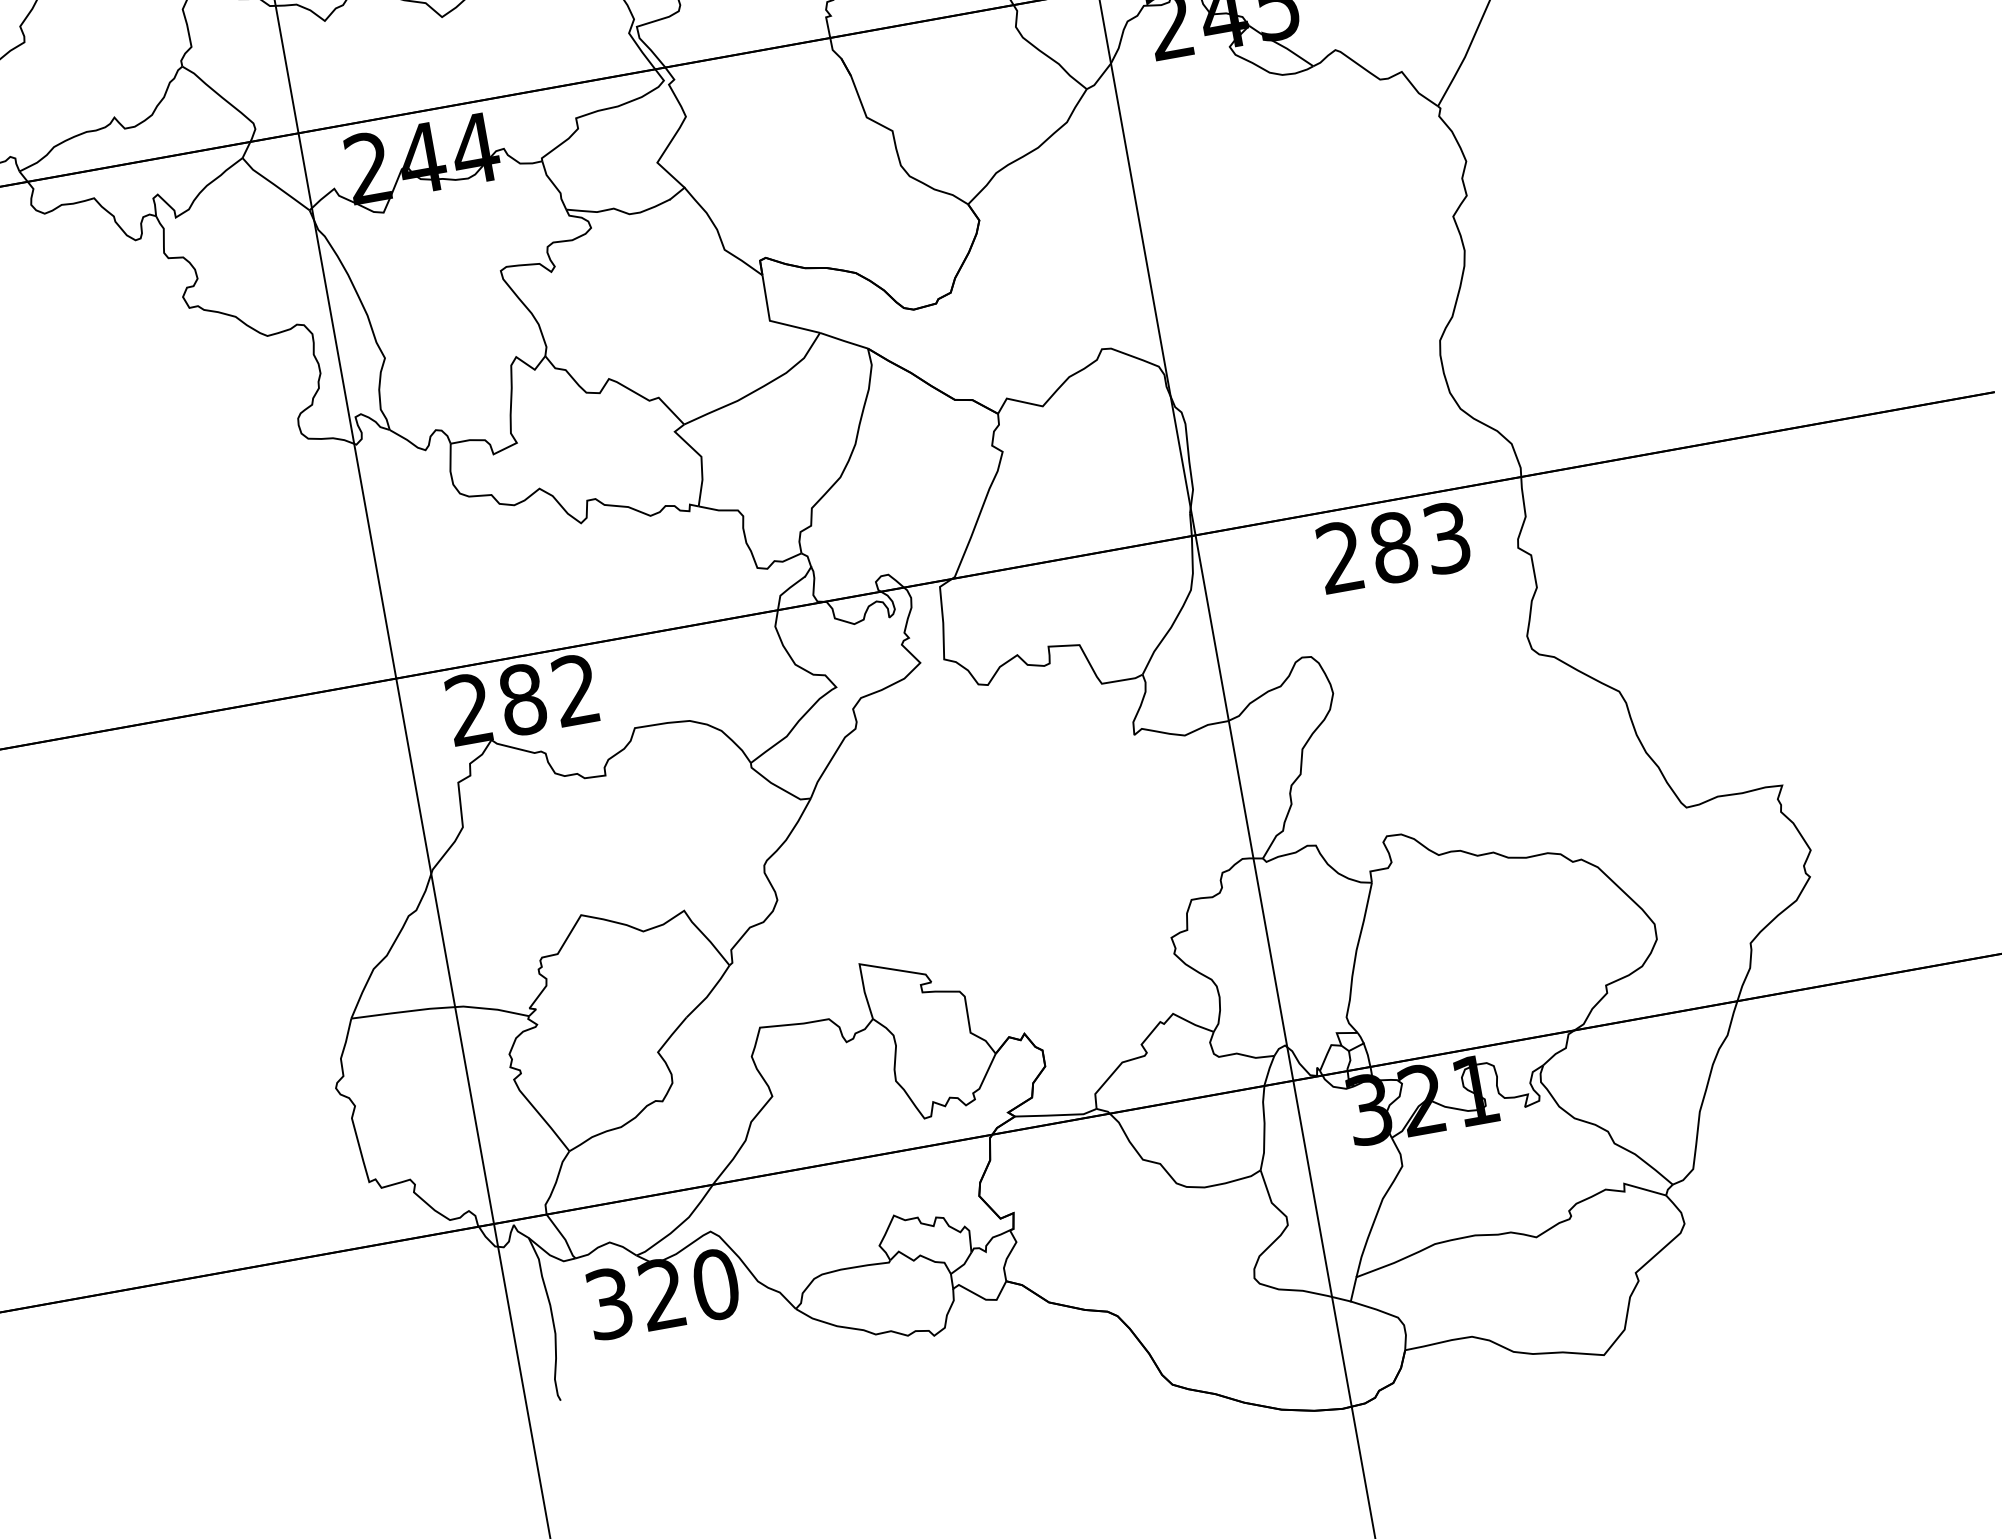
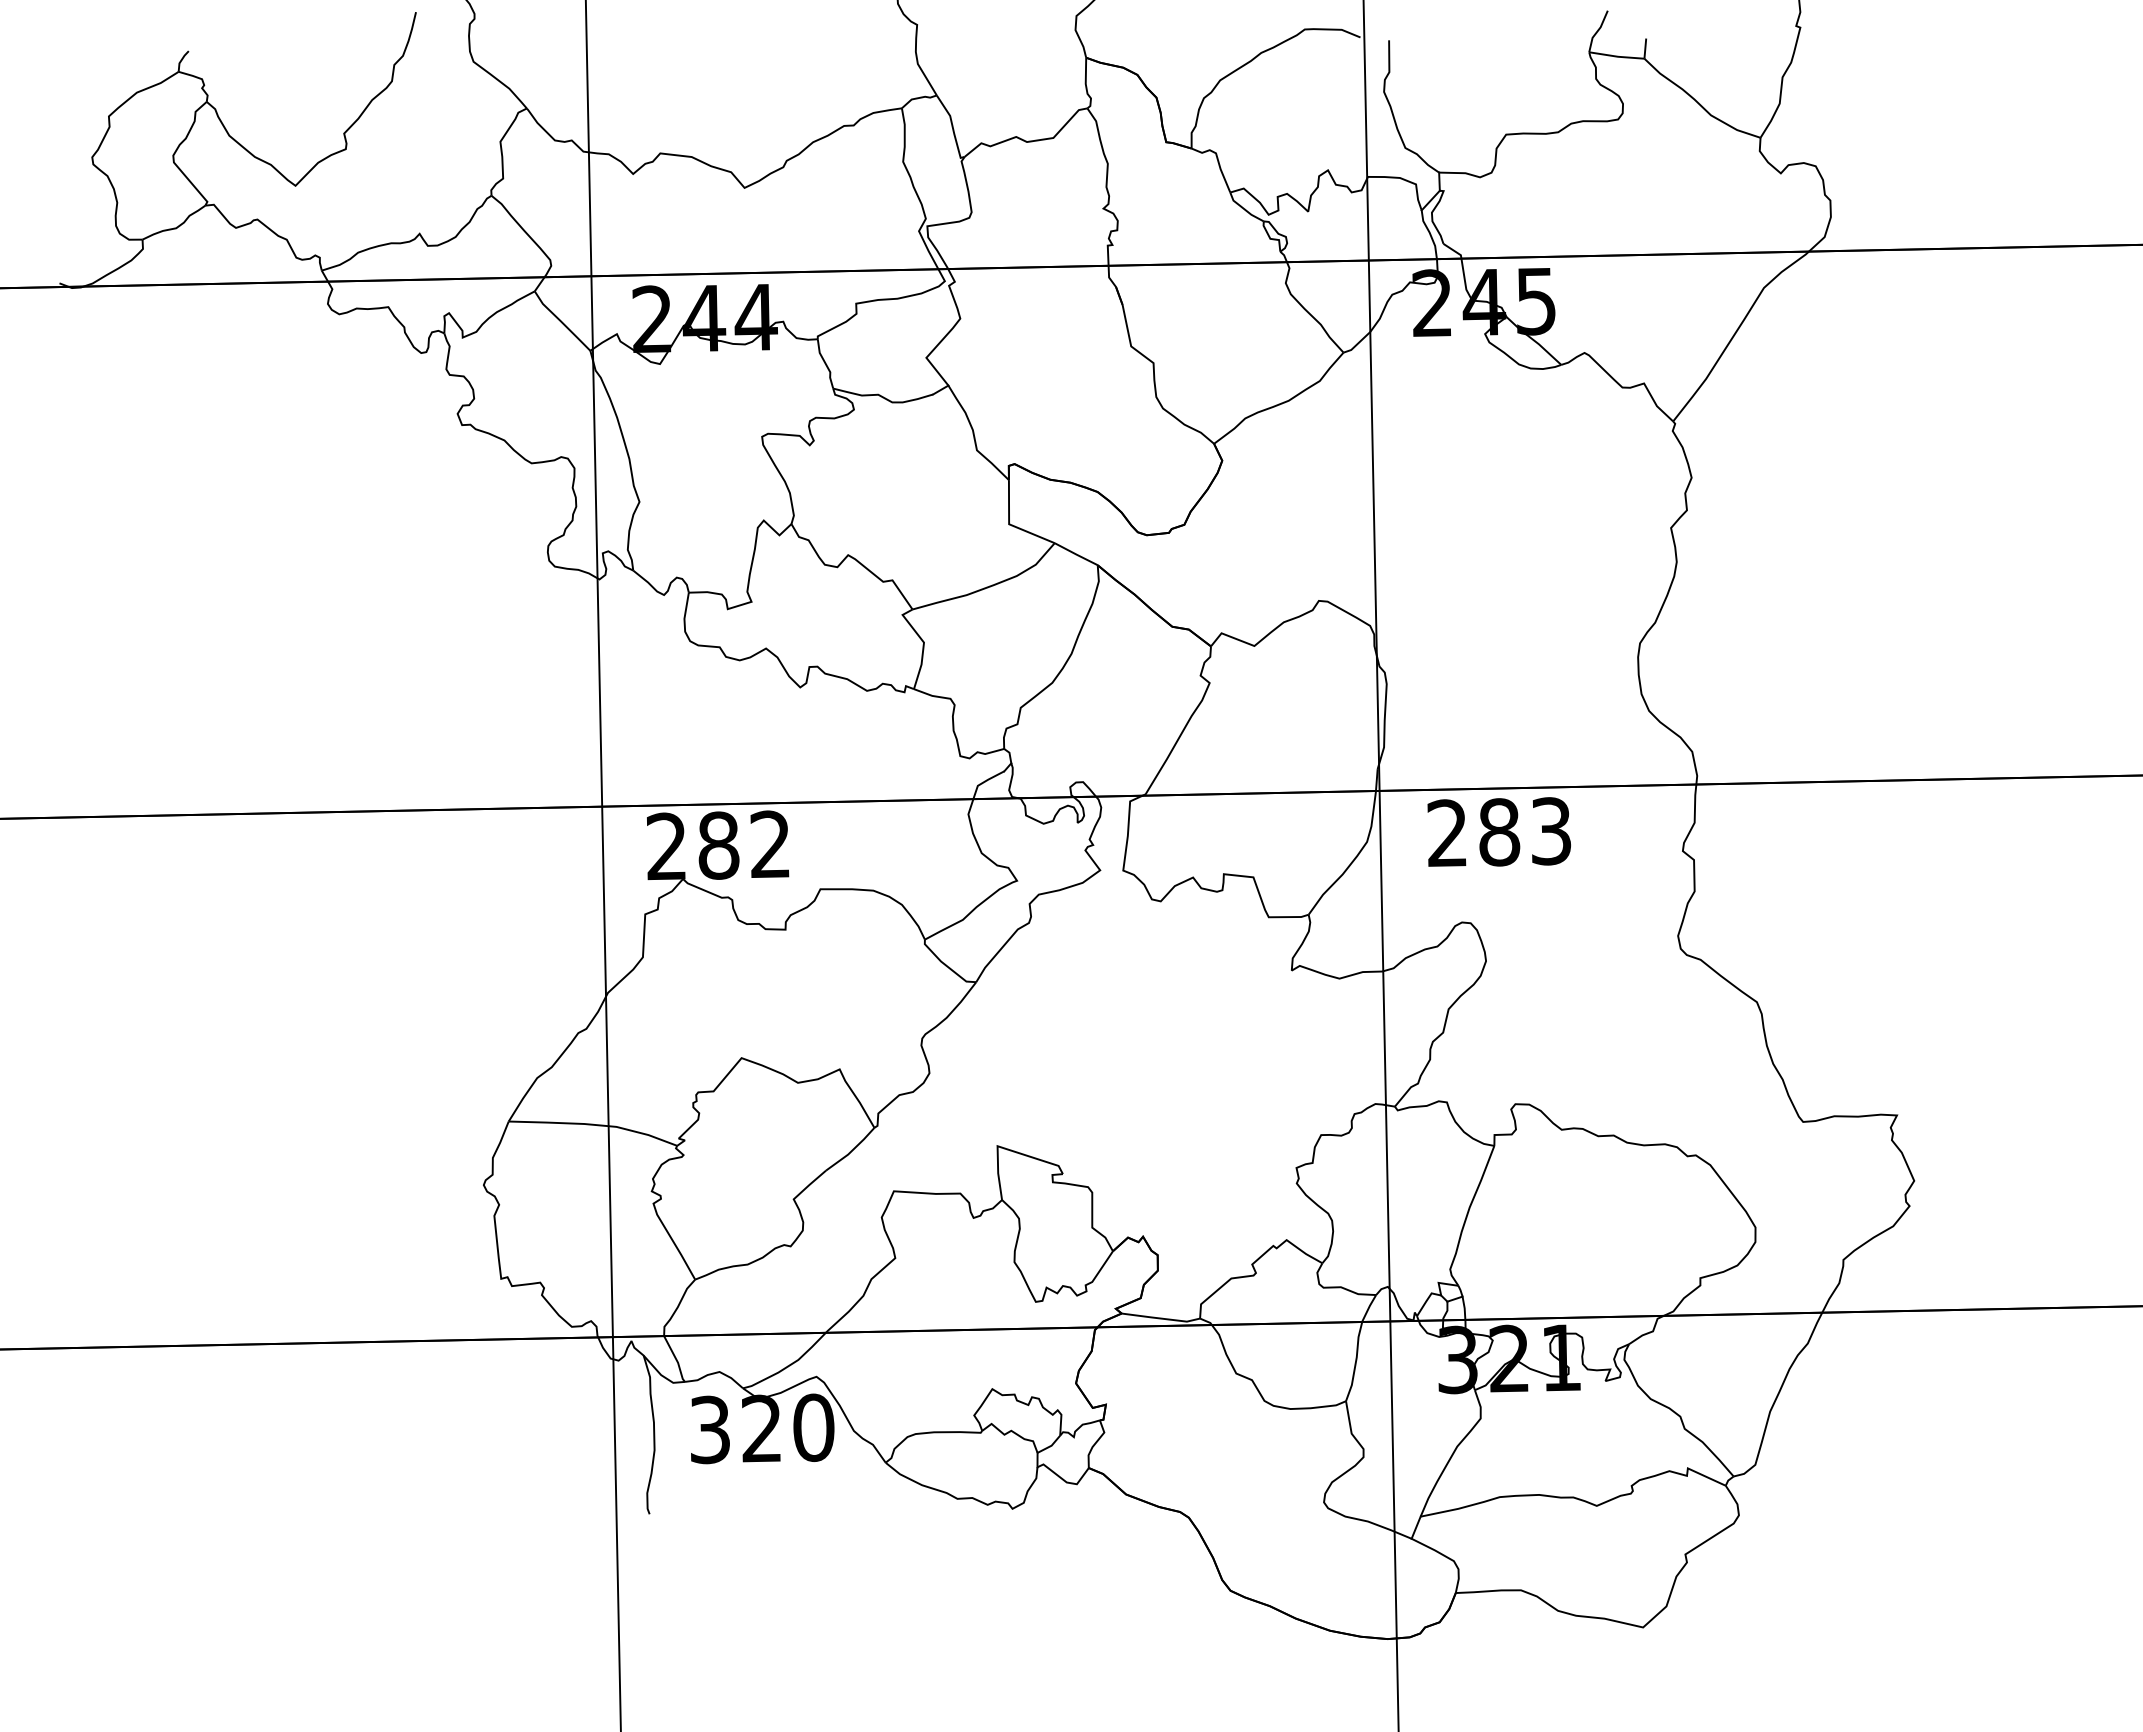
text: (1392, 546) -> (1498, 831), moved

